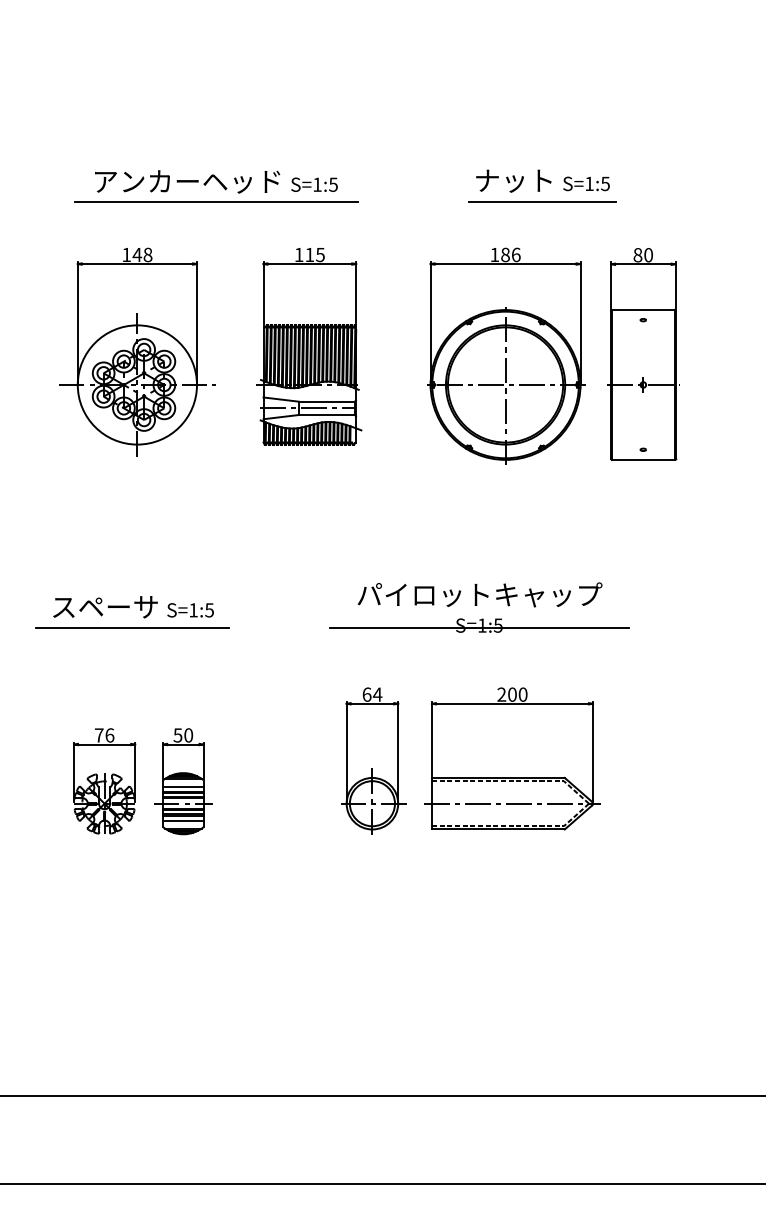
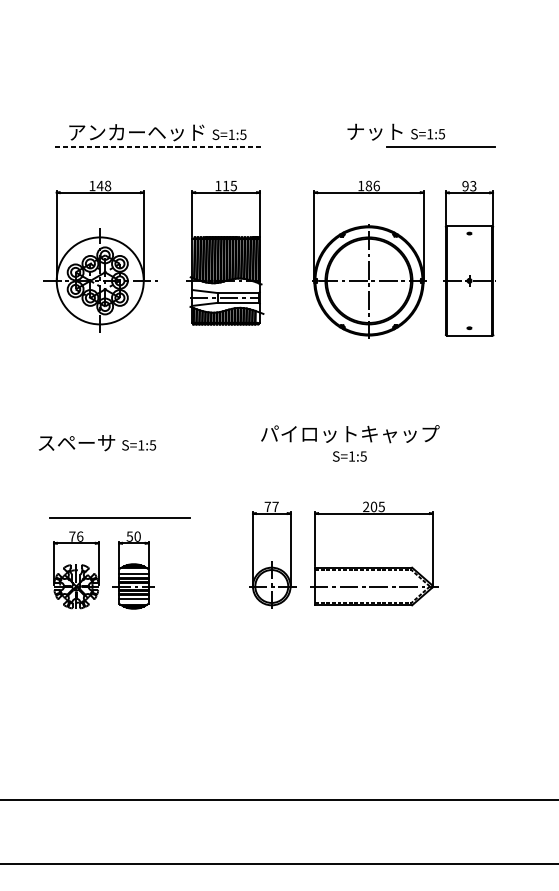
line: (217, 201) -> (158, 147), solid -> dashed
line: (542, 201) -> (441, 147), moved
text: (642, 255) -> (468, 186), 80 -> 93
line: (132, 627) -> (120, 517), moved
line: (478, 628) -> (349, 458), removed
text: (372, 694) -> (271, 506), 64 -> 77
text: (522, 694) -> (381, 506), 200 -> 205

